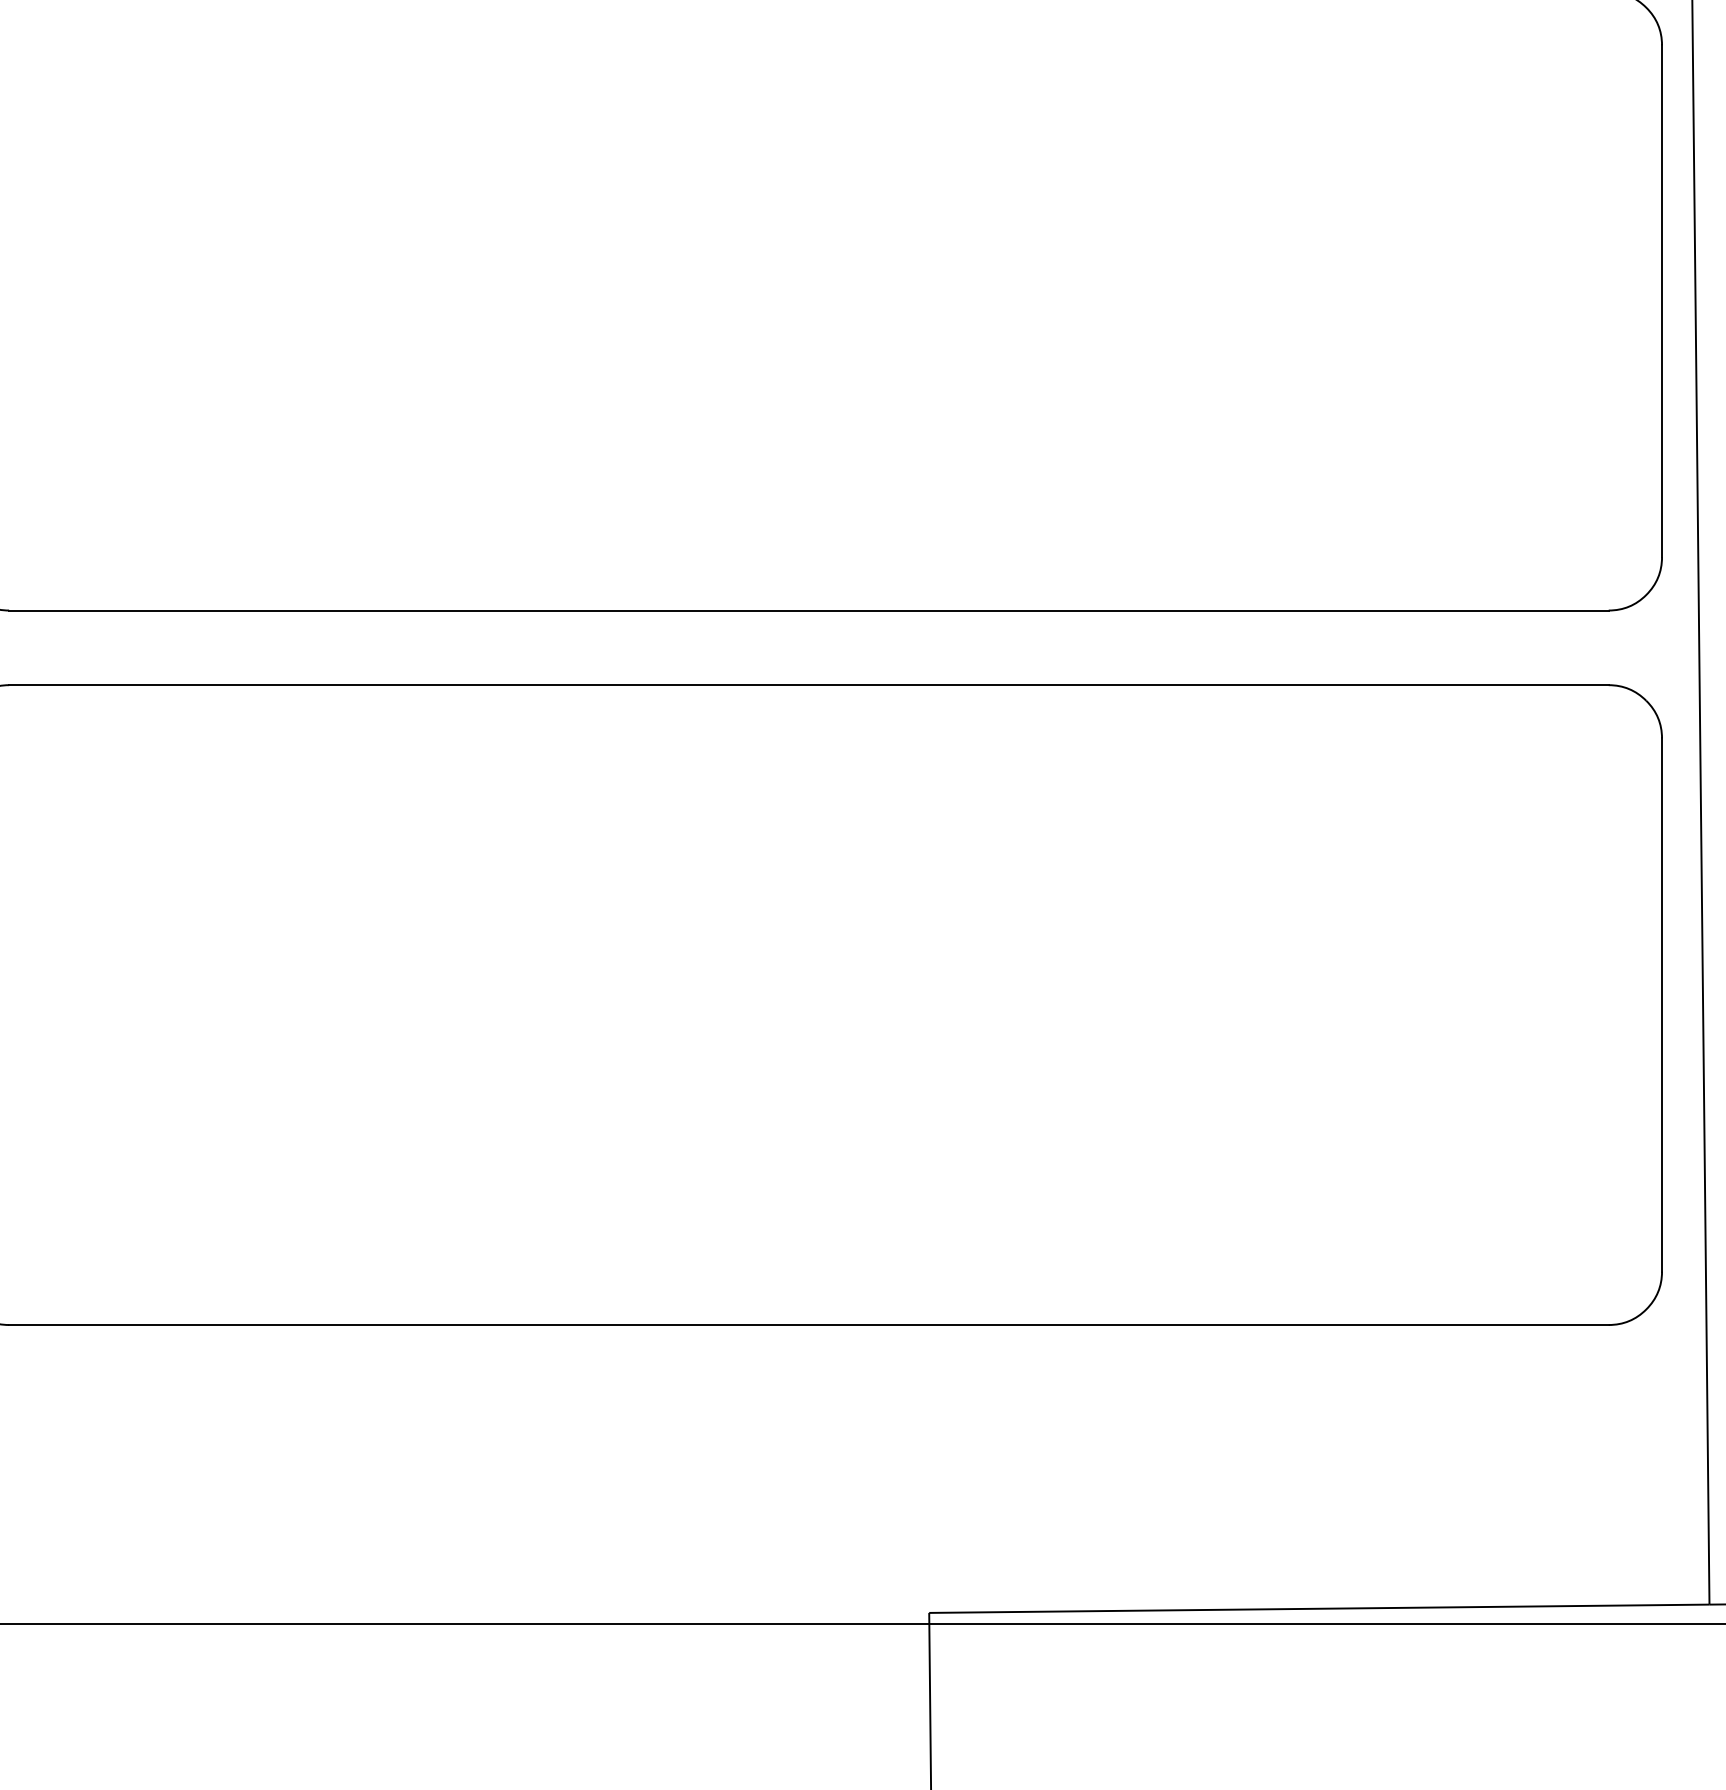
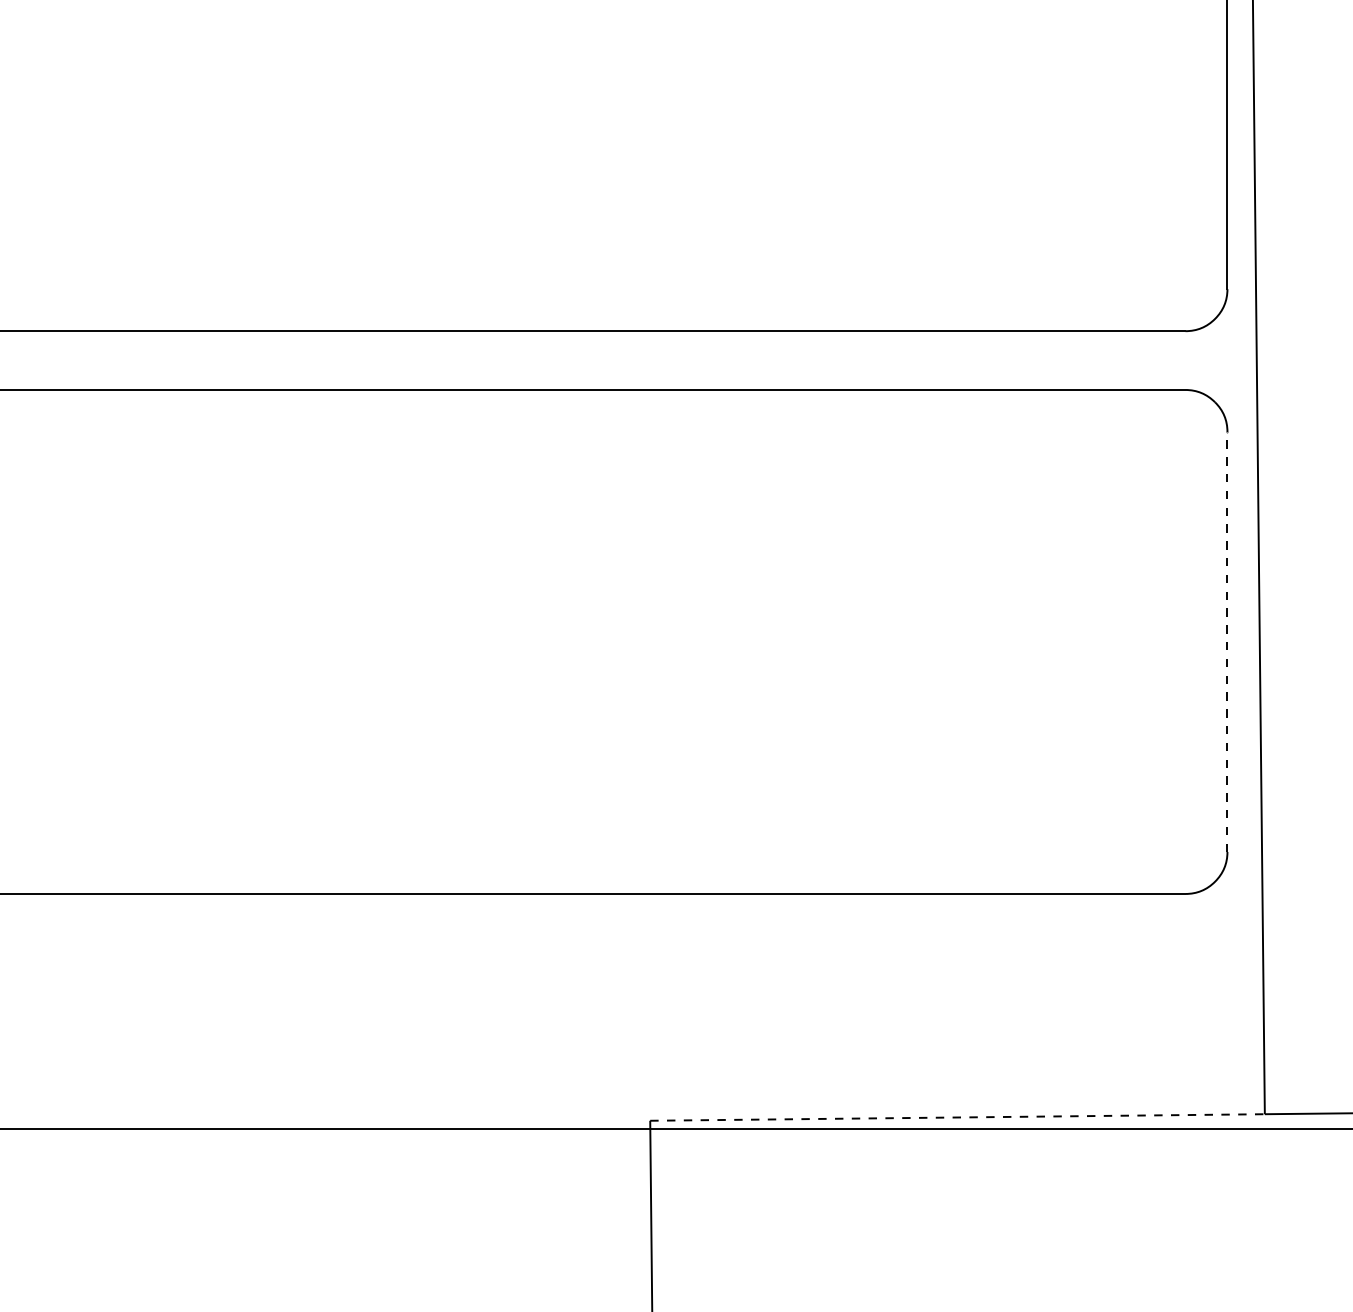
line: (1662, 1005) -> (1227, 642), solid -> dashed
line: (1319, 1608) -> (957, 1117), solid -> dashed

